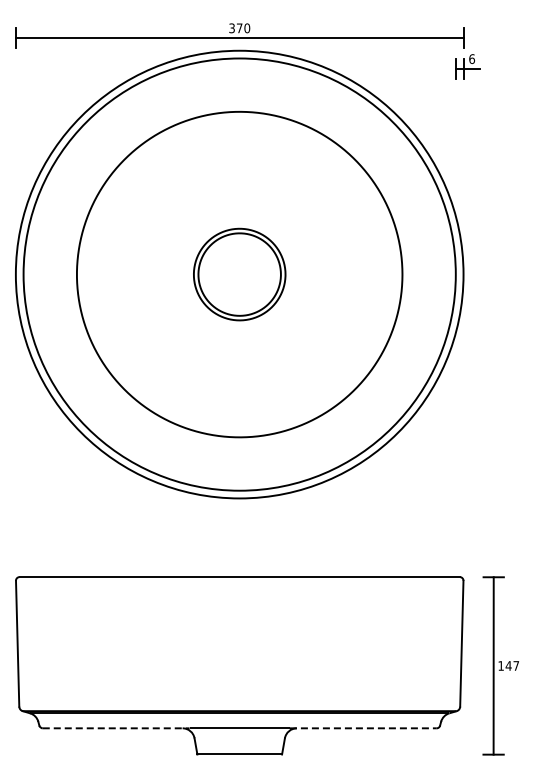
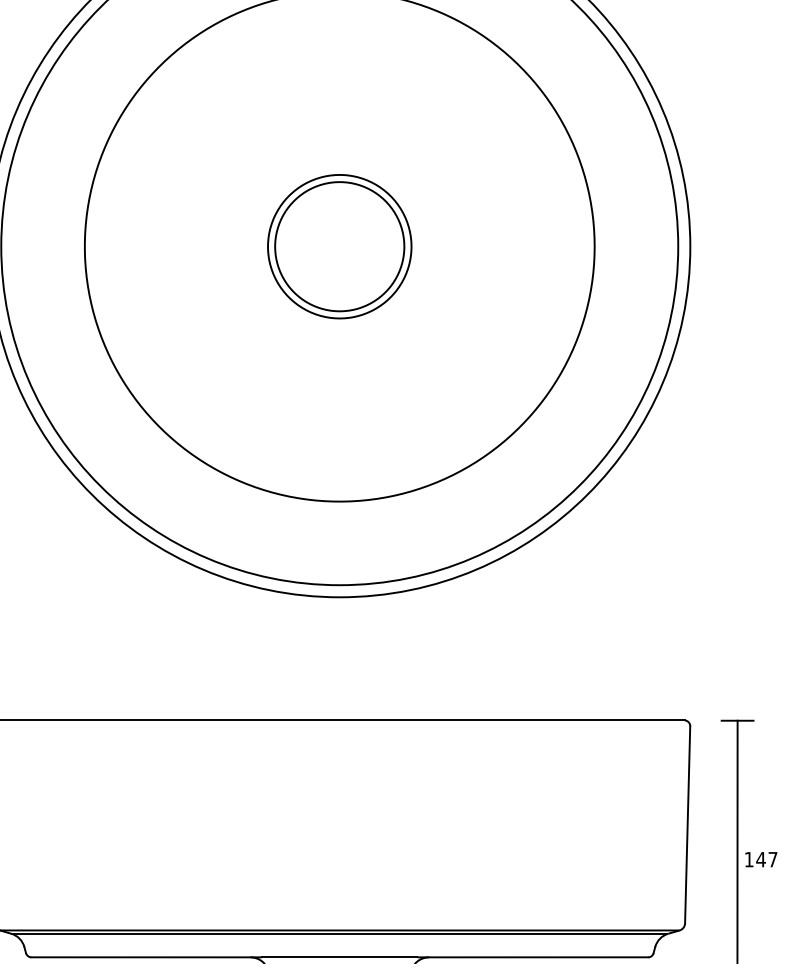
line: (116, 728) -> (146, 957), dashed -> solid
line: (363, 728) -> (533, 957), dashed -> solid

